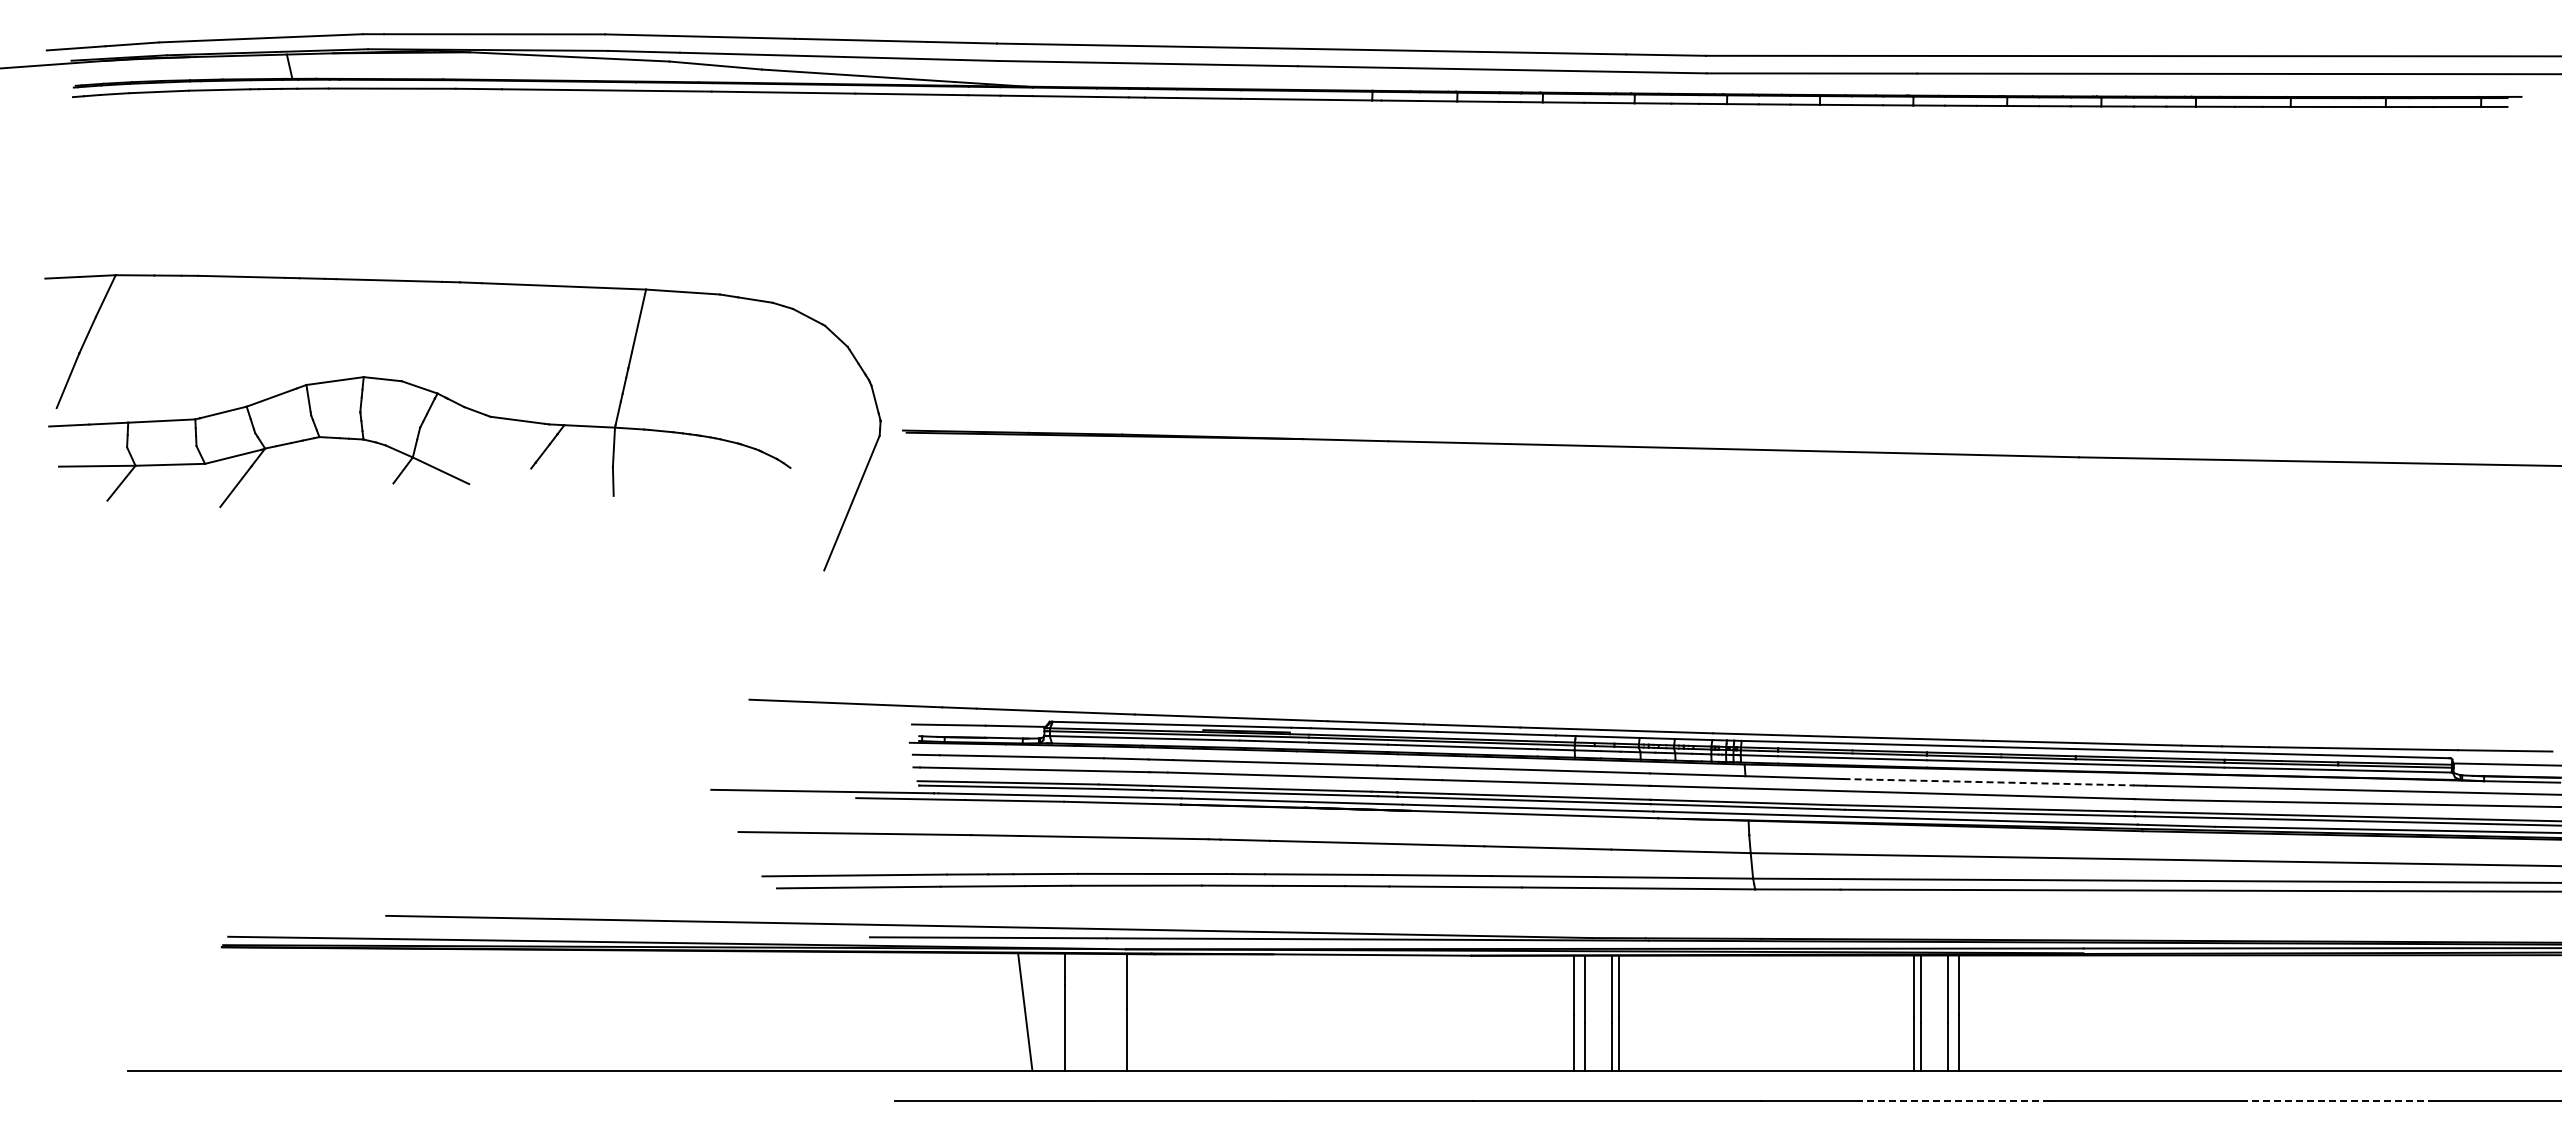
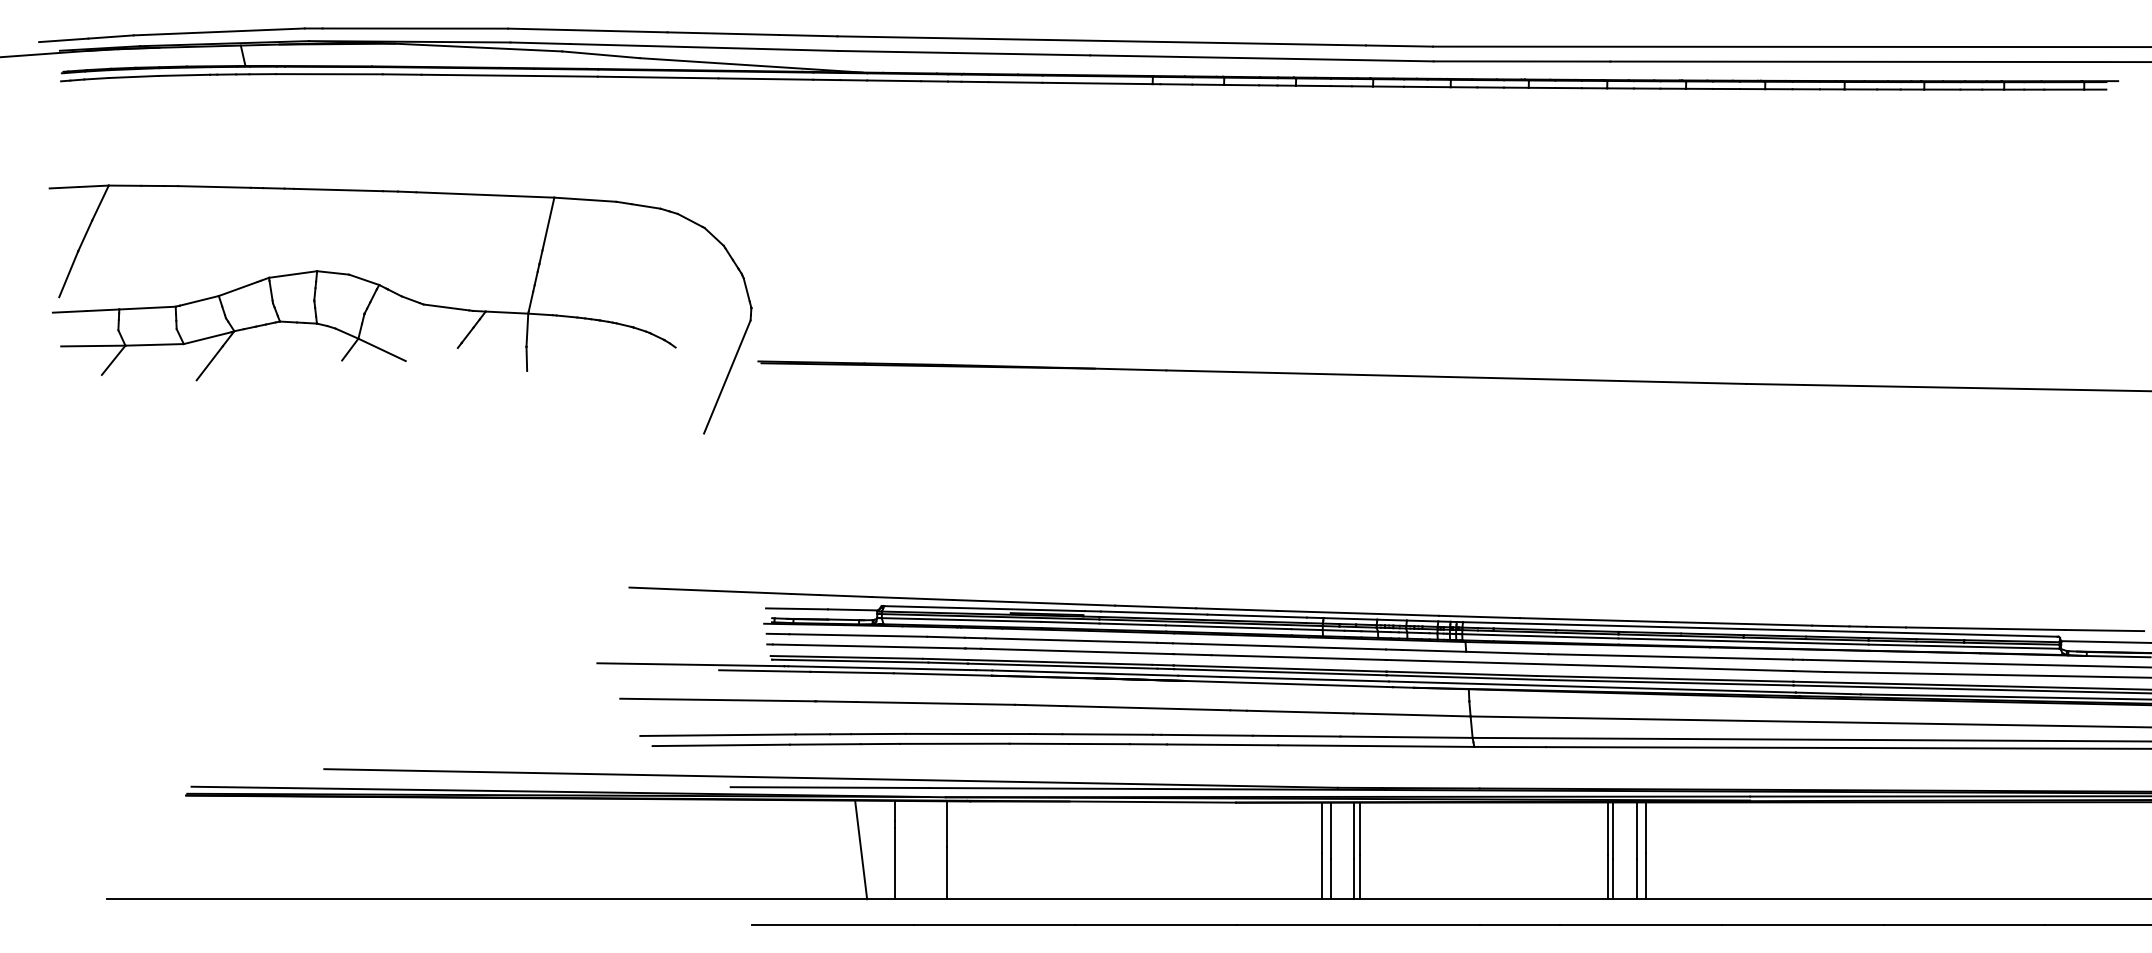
part: (467, 409) -> (404, 298), moved
line: (1989, 782) -> (1671, 657), dashed -> solid
line: (1953, 1100) -> (1640, 924), dashed -> solid
line: (2338, 1100) -> (1964, 924), dashed -> solid

